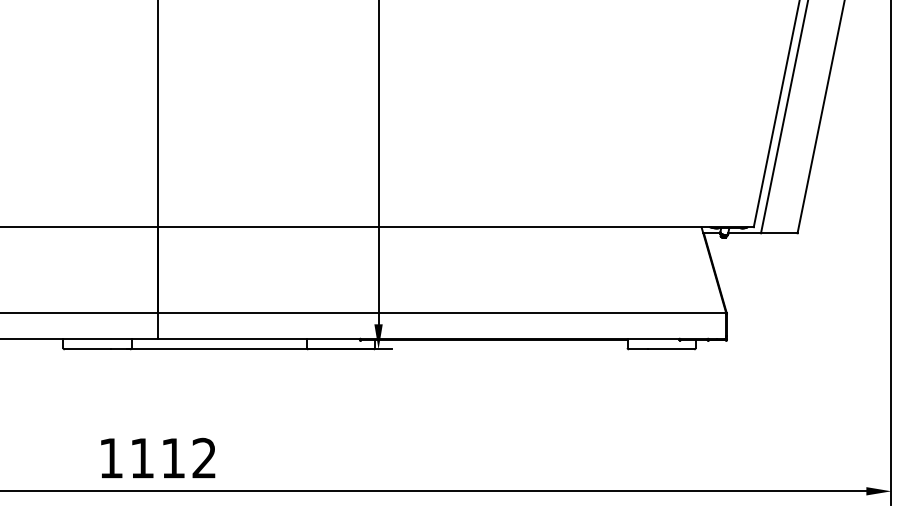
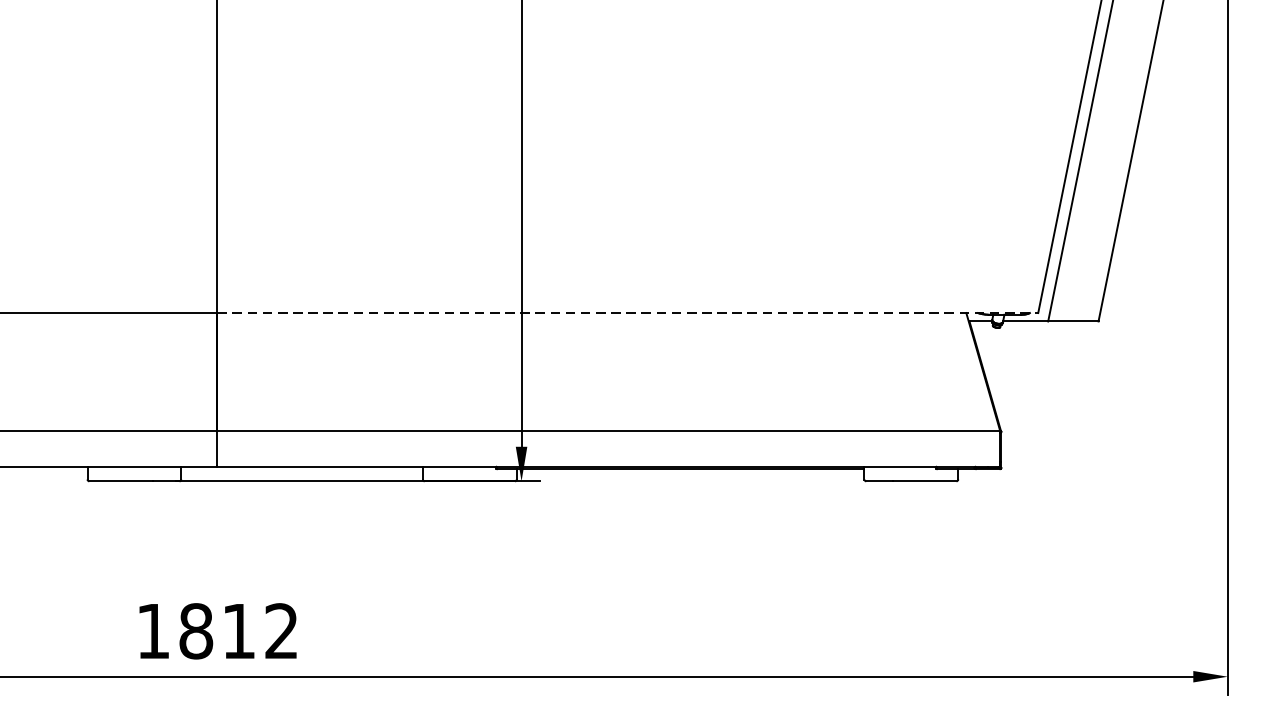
line: (456, 227) -> (628, 313), solid -> dashed
text: (142, 457) -> (196, 630), 1112 -> 1812

